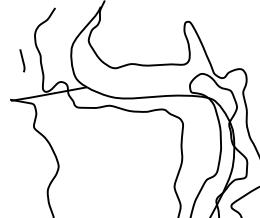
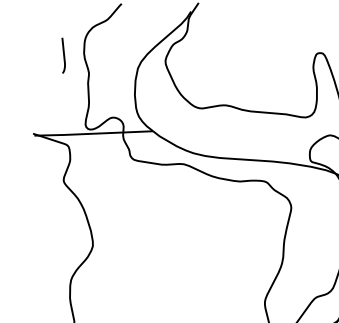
line: (22, 60) -> (63, 55), moved

